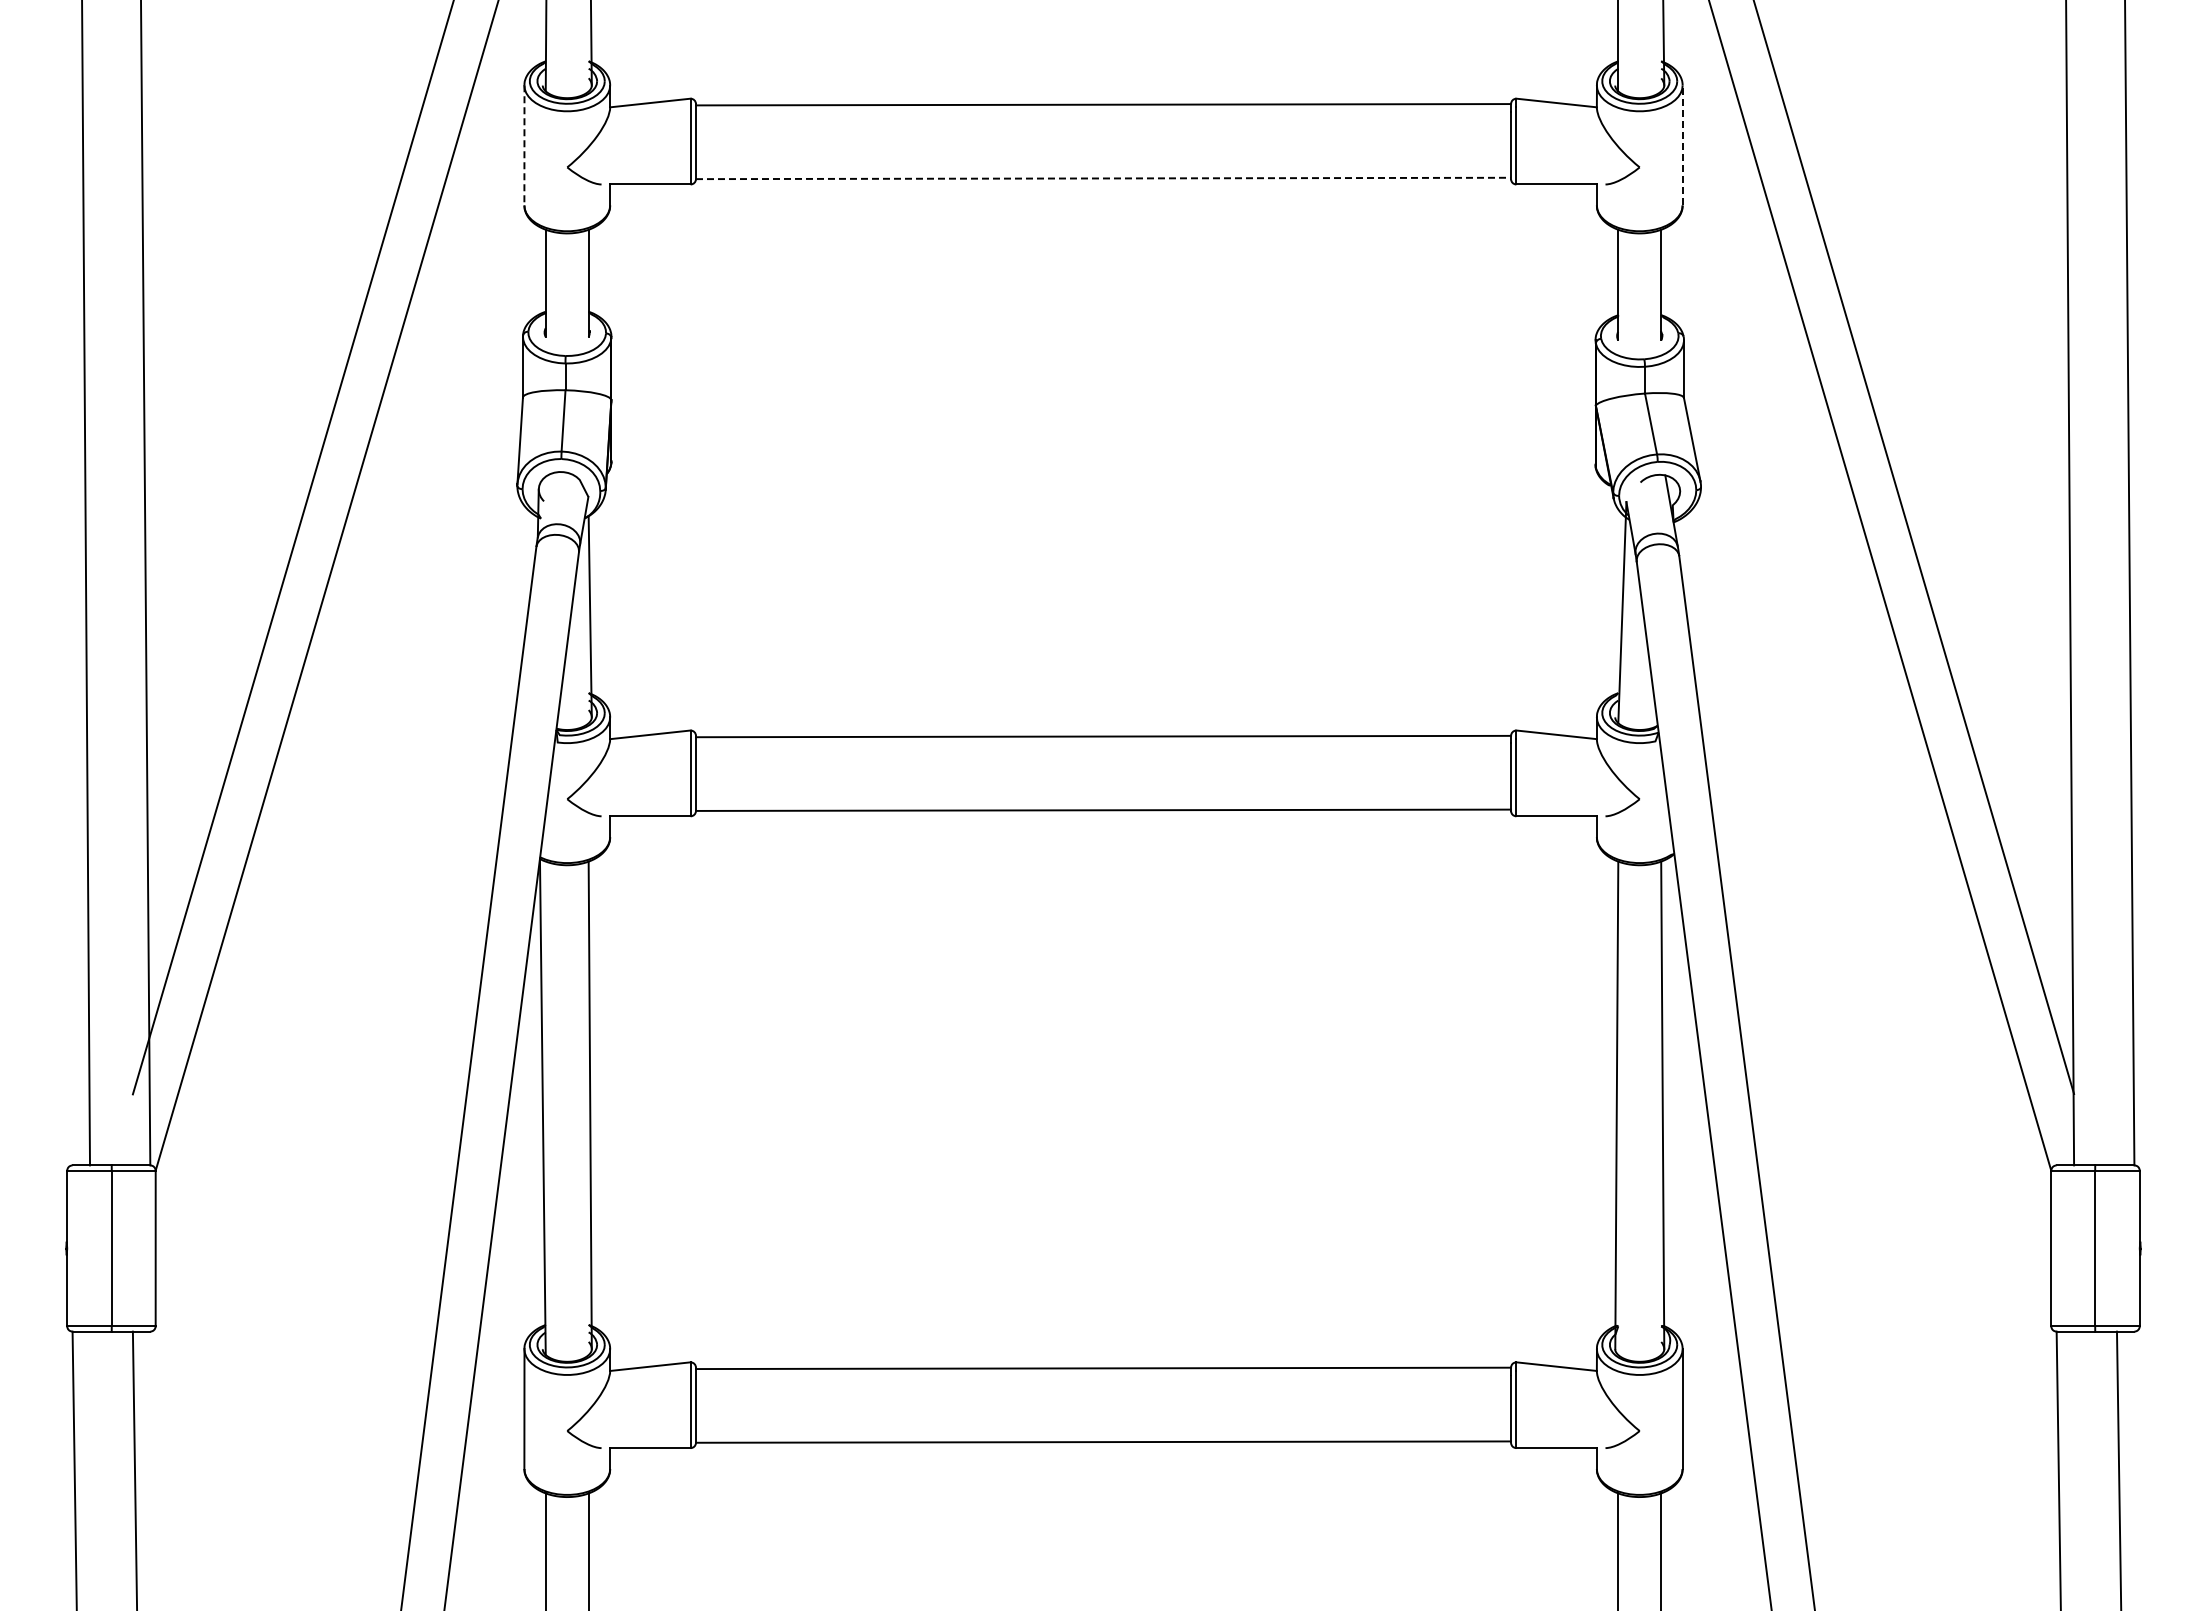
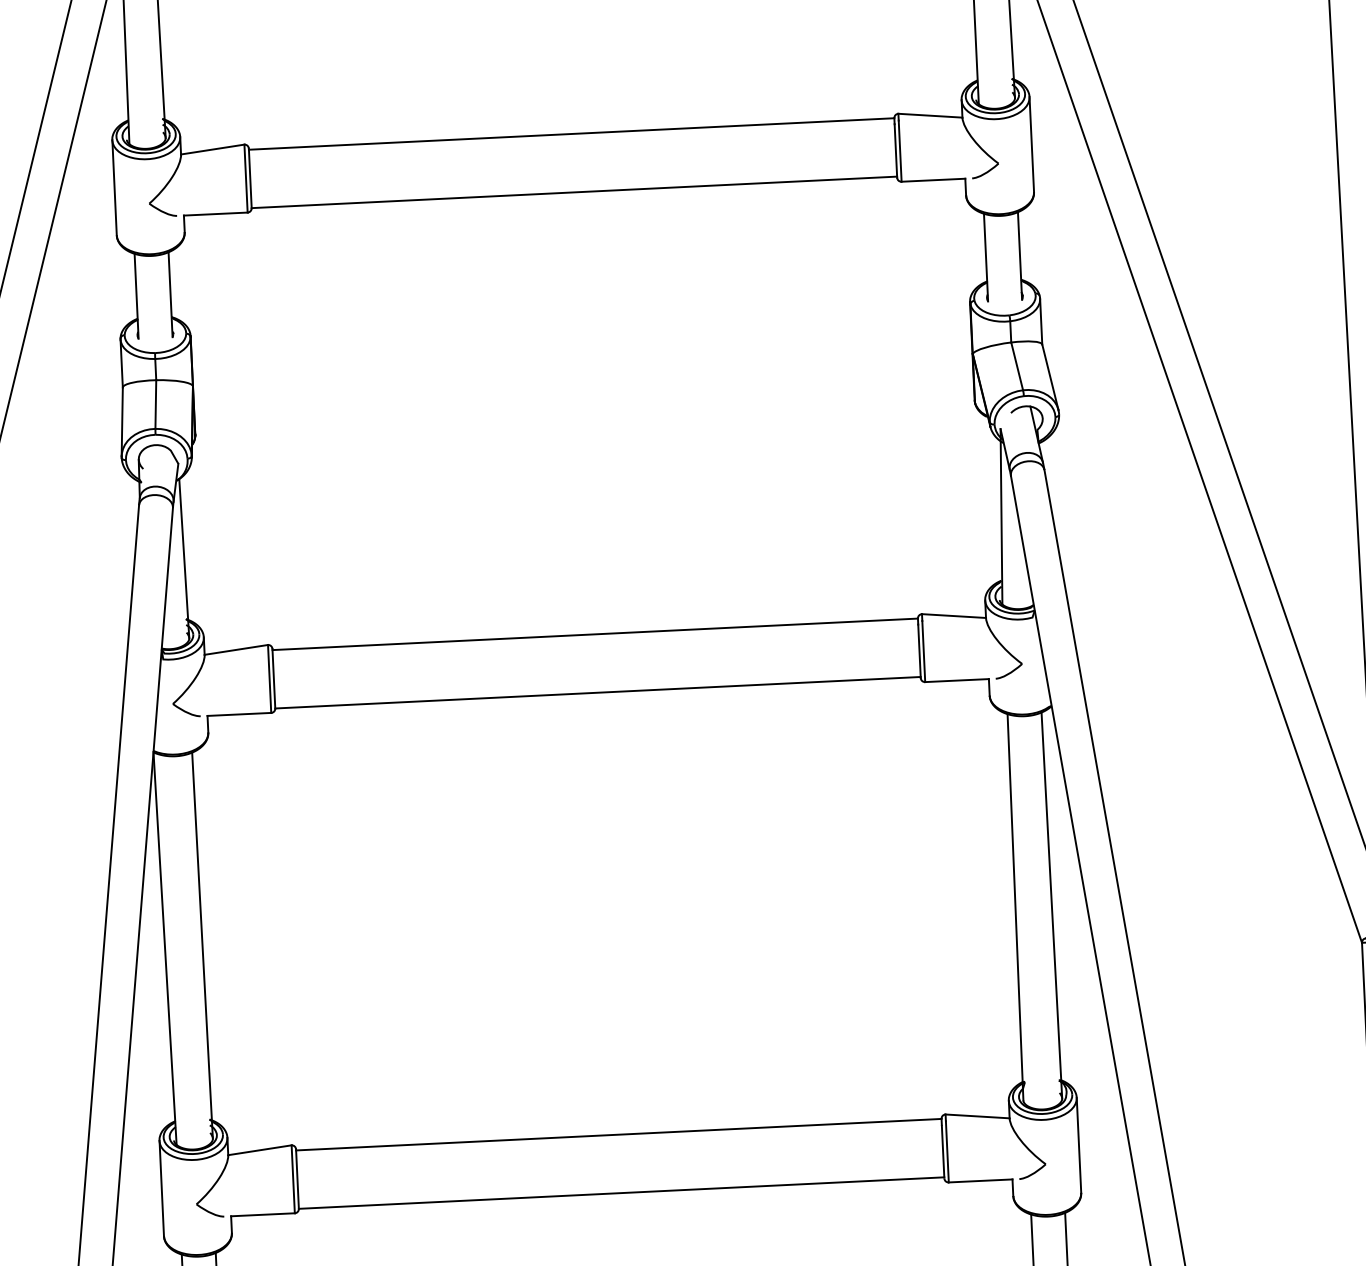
line: (524, 145) -> (114, 187), dashed -> solid
line: (1682, 145) -> (1031, 144), dashed -> solid
line: (1103, 178) -> (574, 192), dashed -> solid

